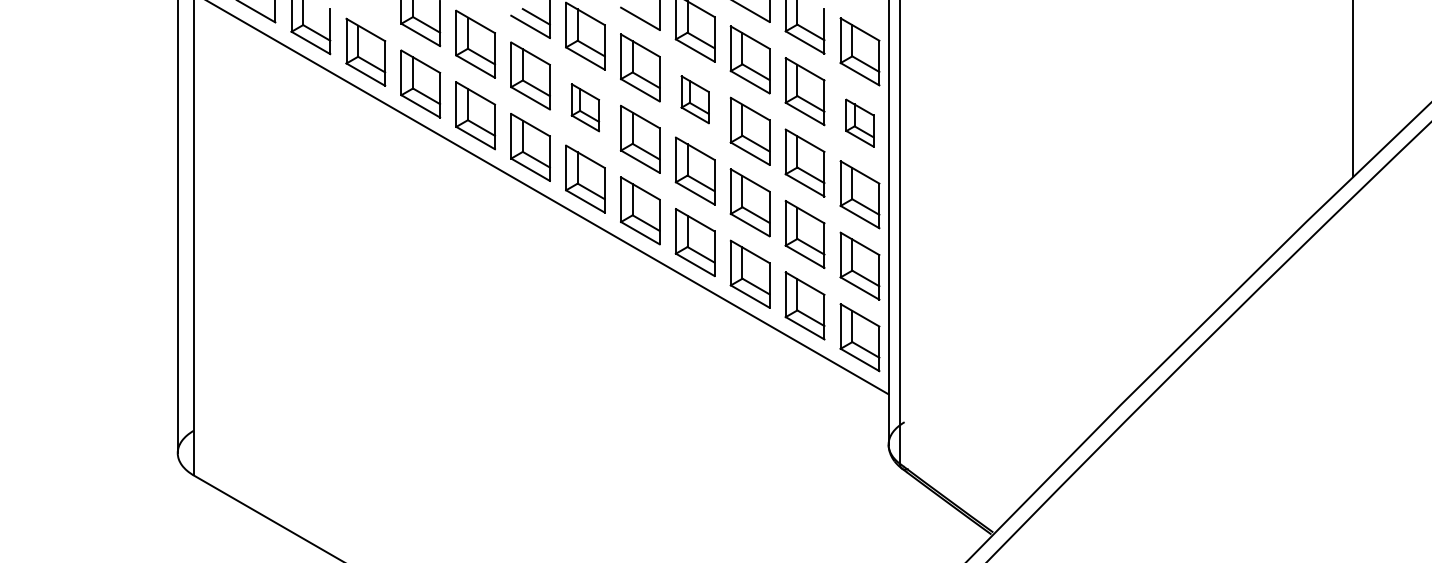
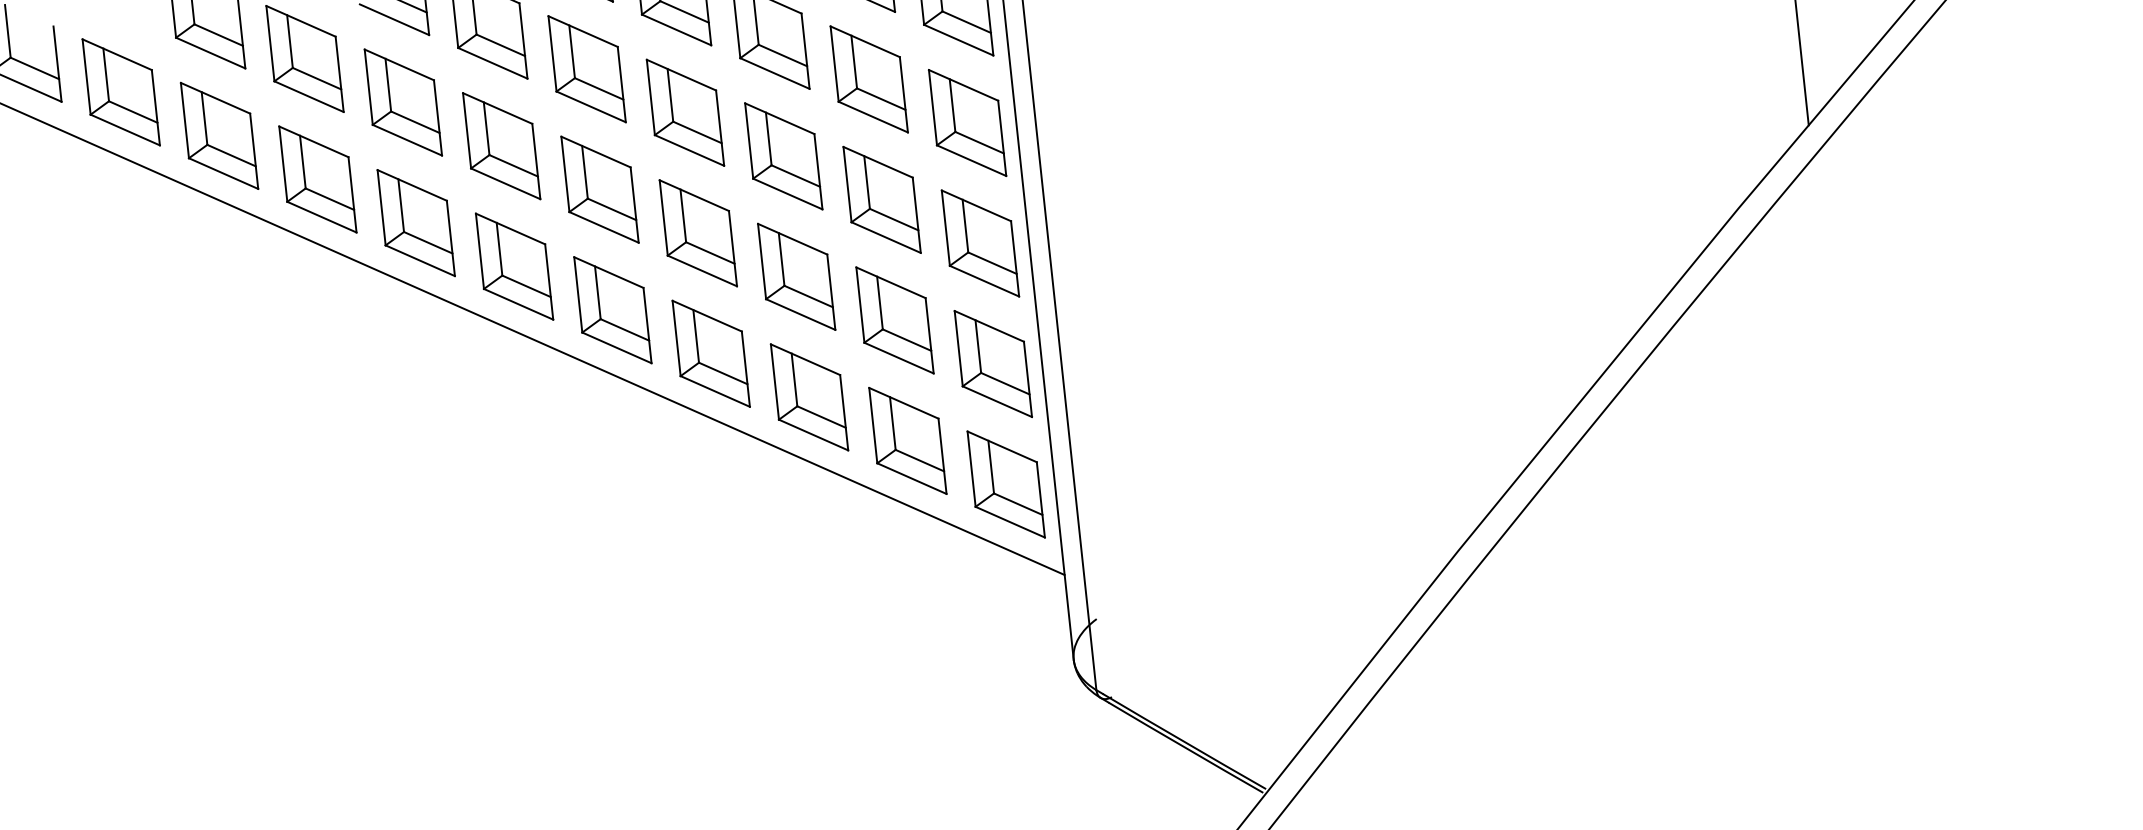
part: (694, 99) -> (684, 112), size x1.43
part: (585, 107) -> (501, 145), size x1.43
part: (859, 122) -> (966, 121), size x1.43

